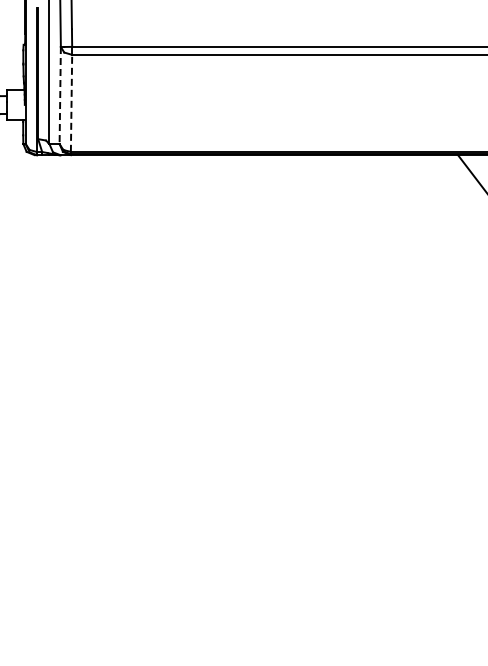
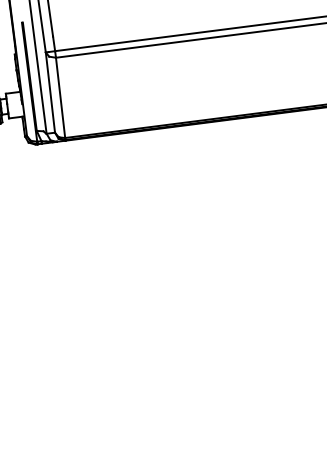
line: (60, 96) -> (50, 93), dashed -> solid
line: (71, 102) -> (60, 97), dashed -> solid

